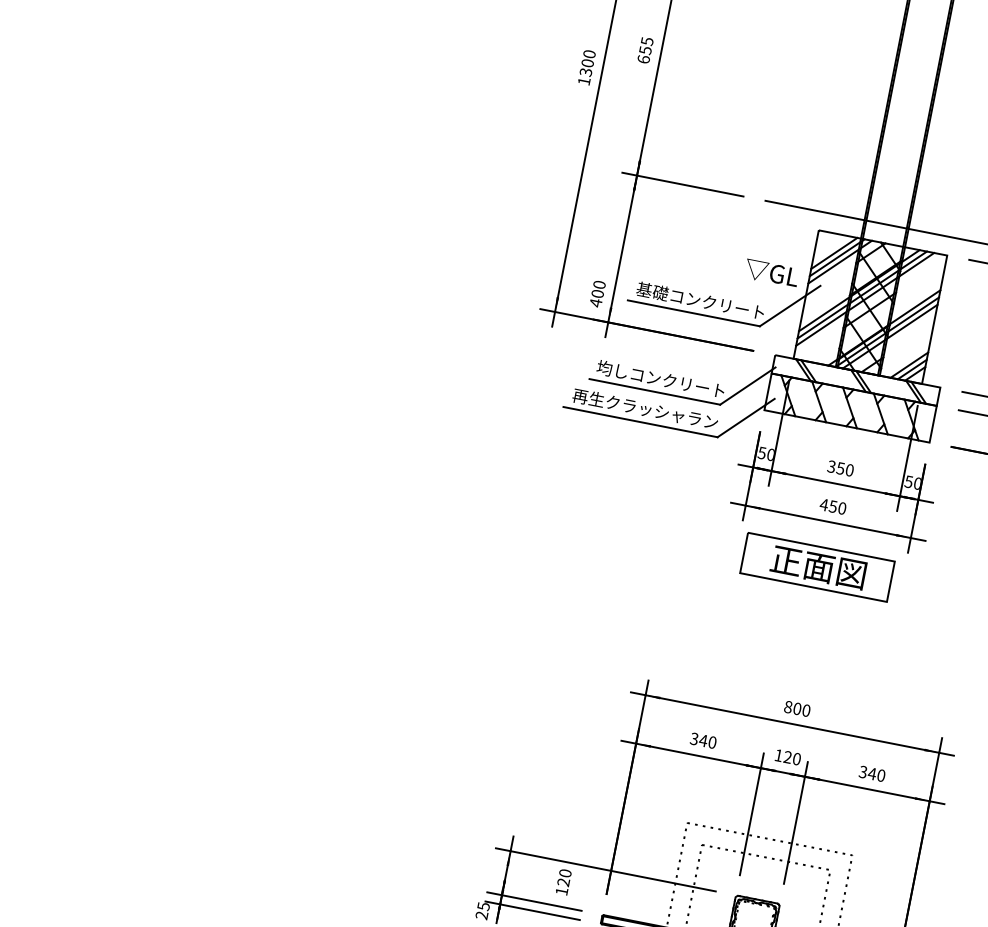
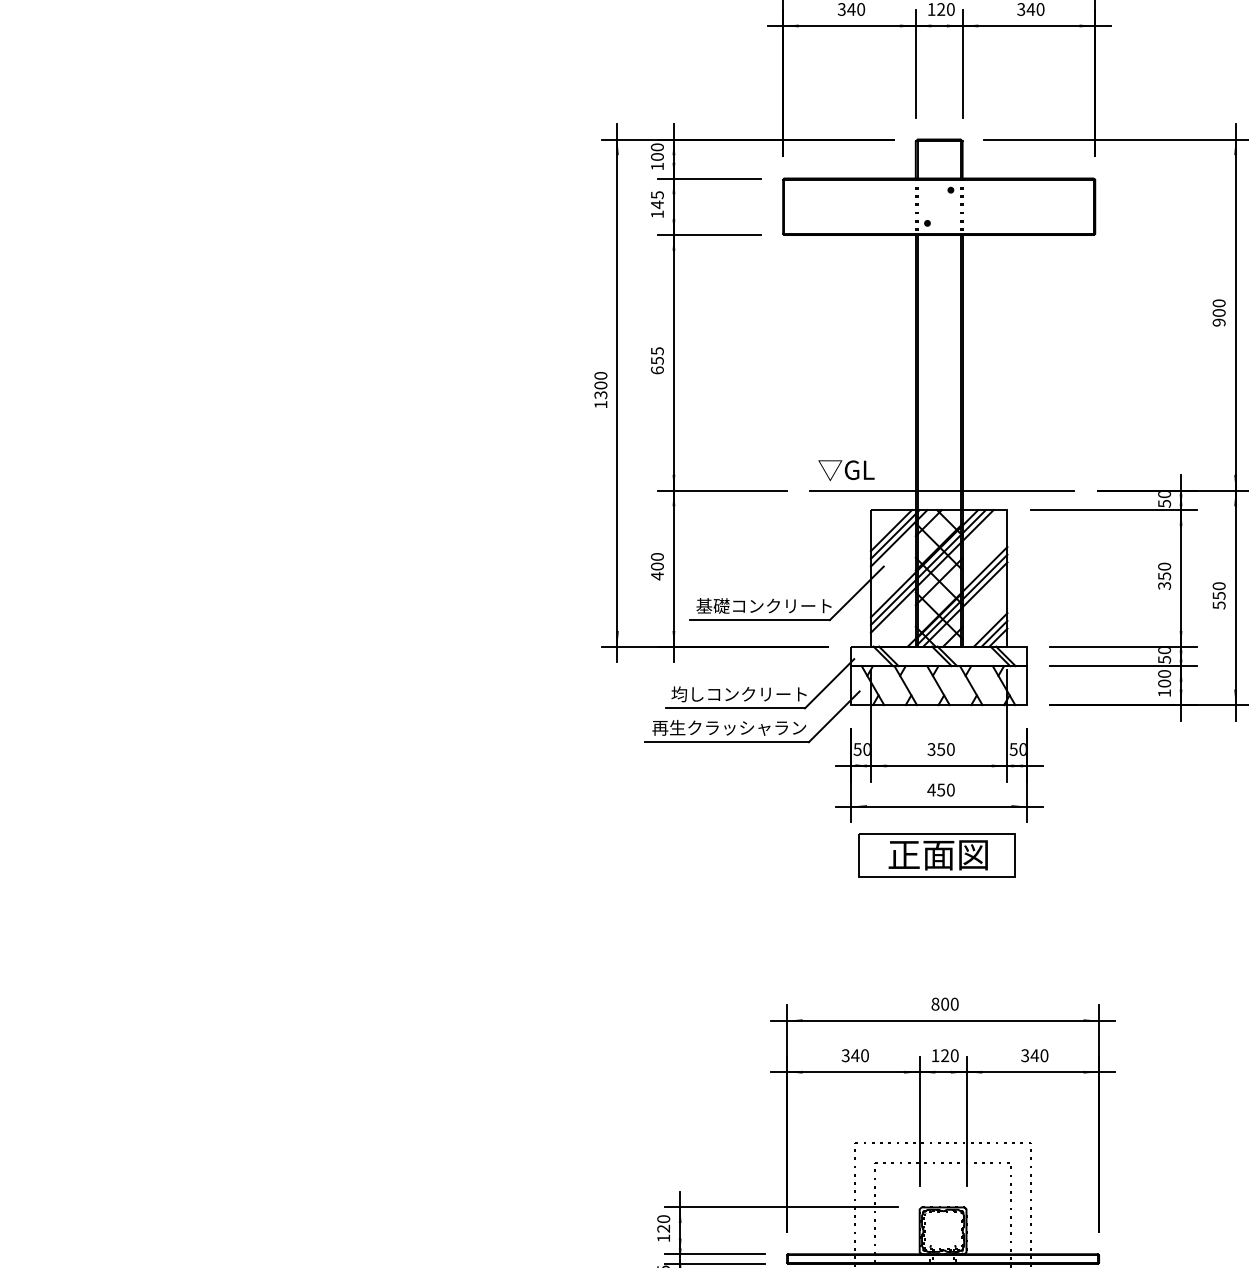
text: (771, 273) -> (846, 470), moved
text: (597, 293) -> (657, 566), moved
text: (563, 882) -> (663, 1228), moved

